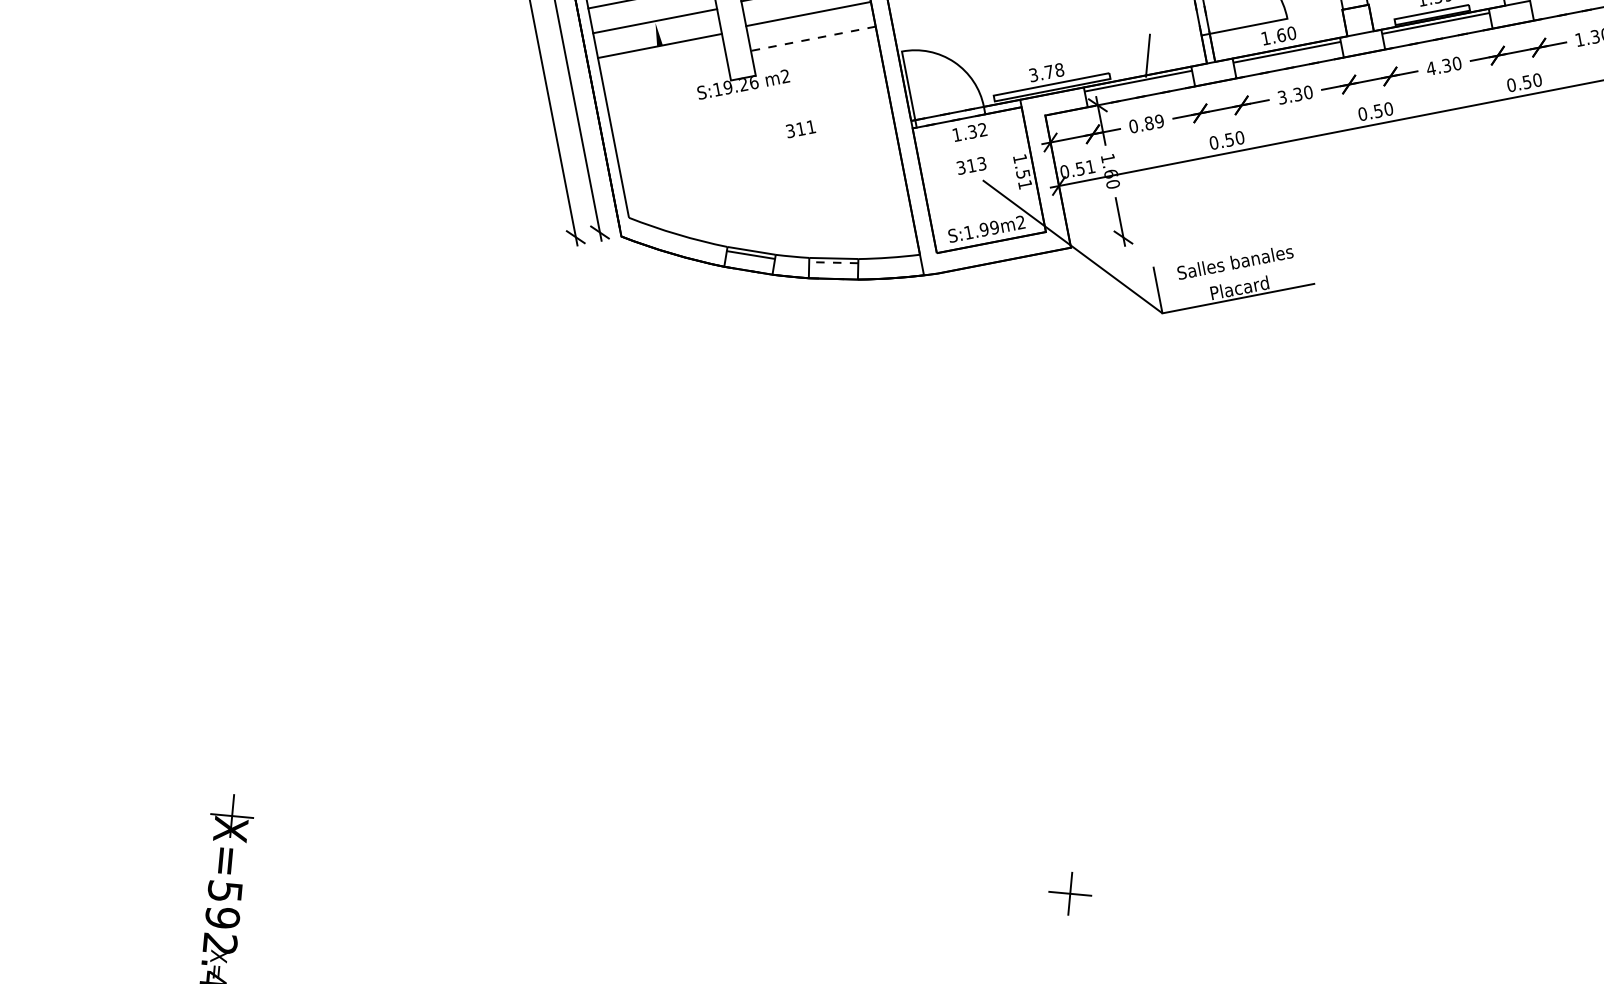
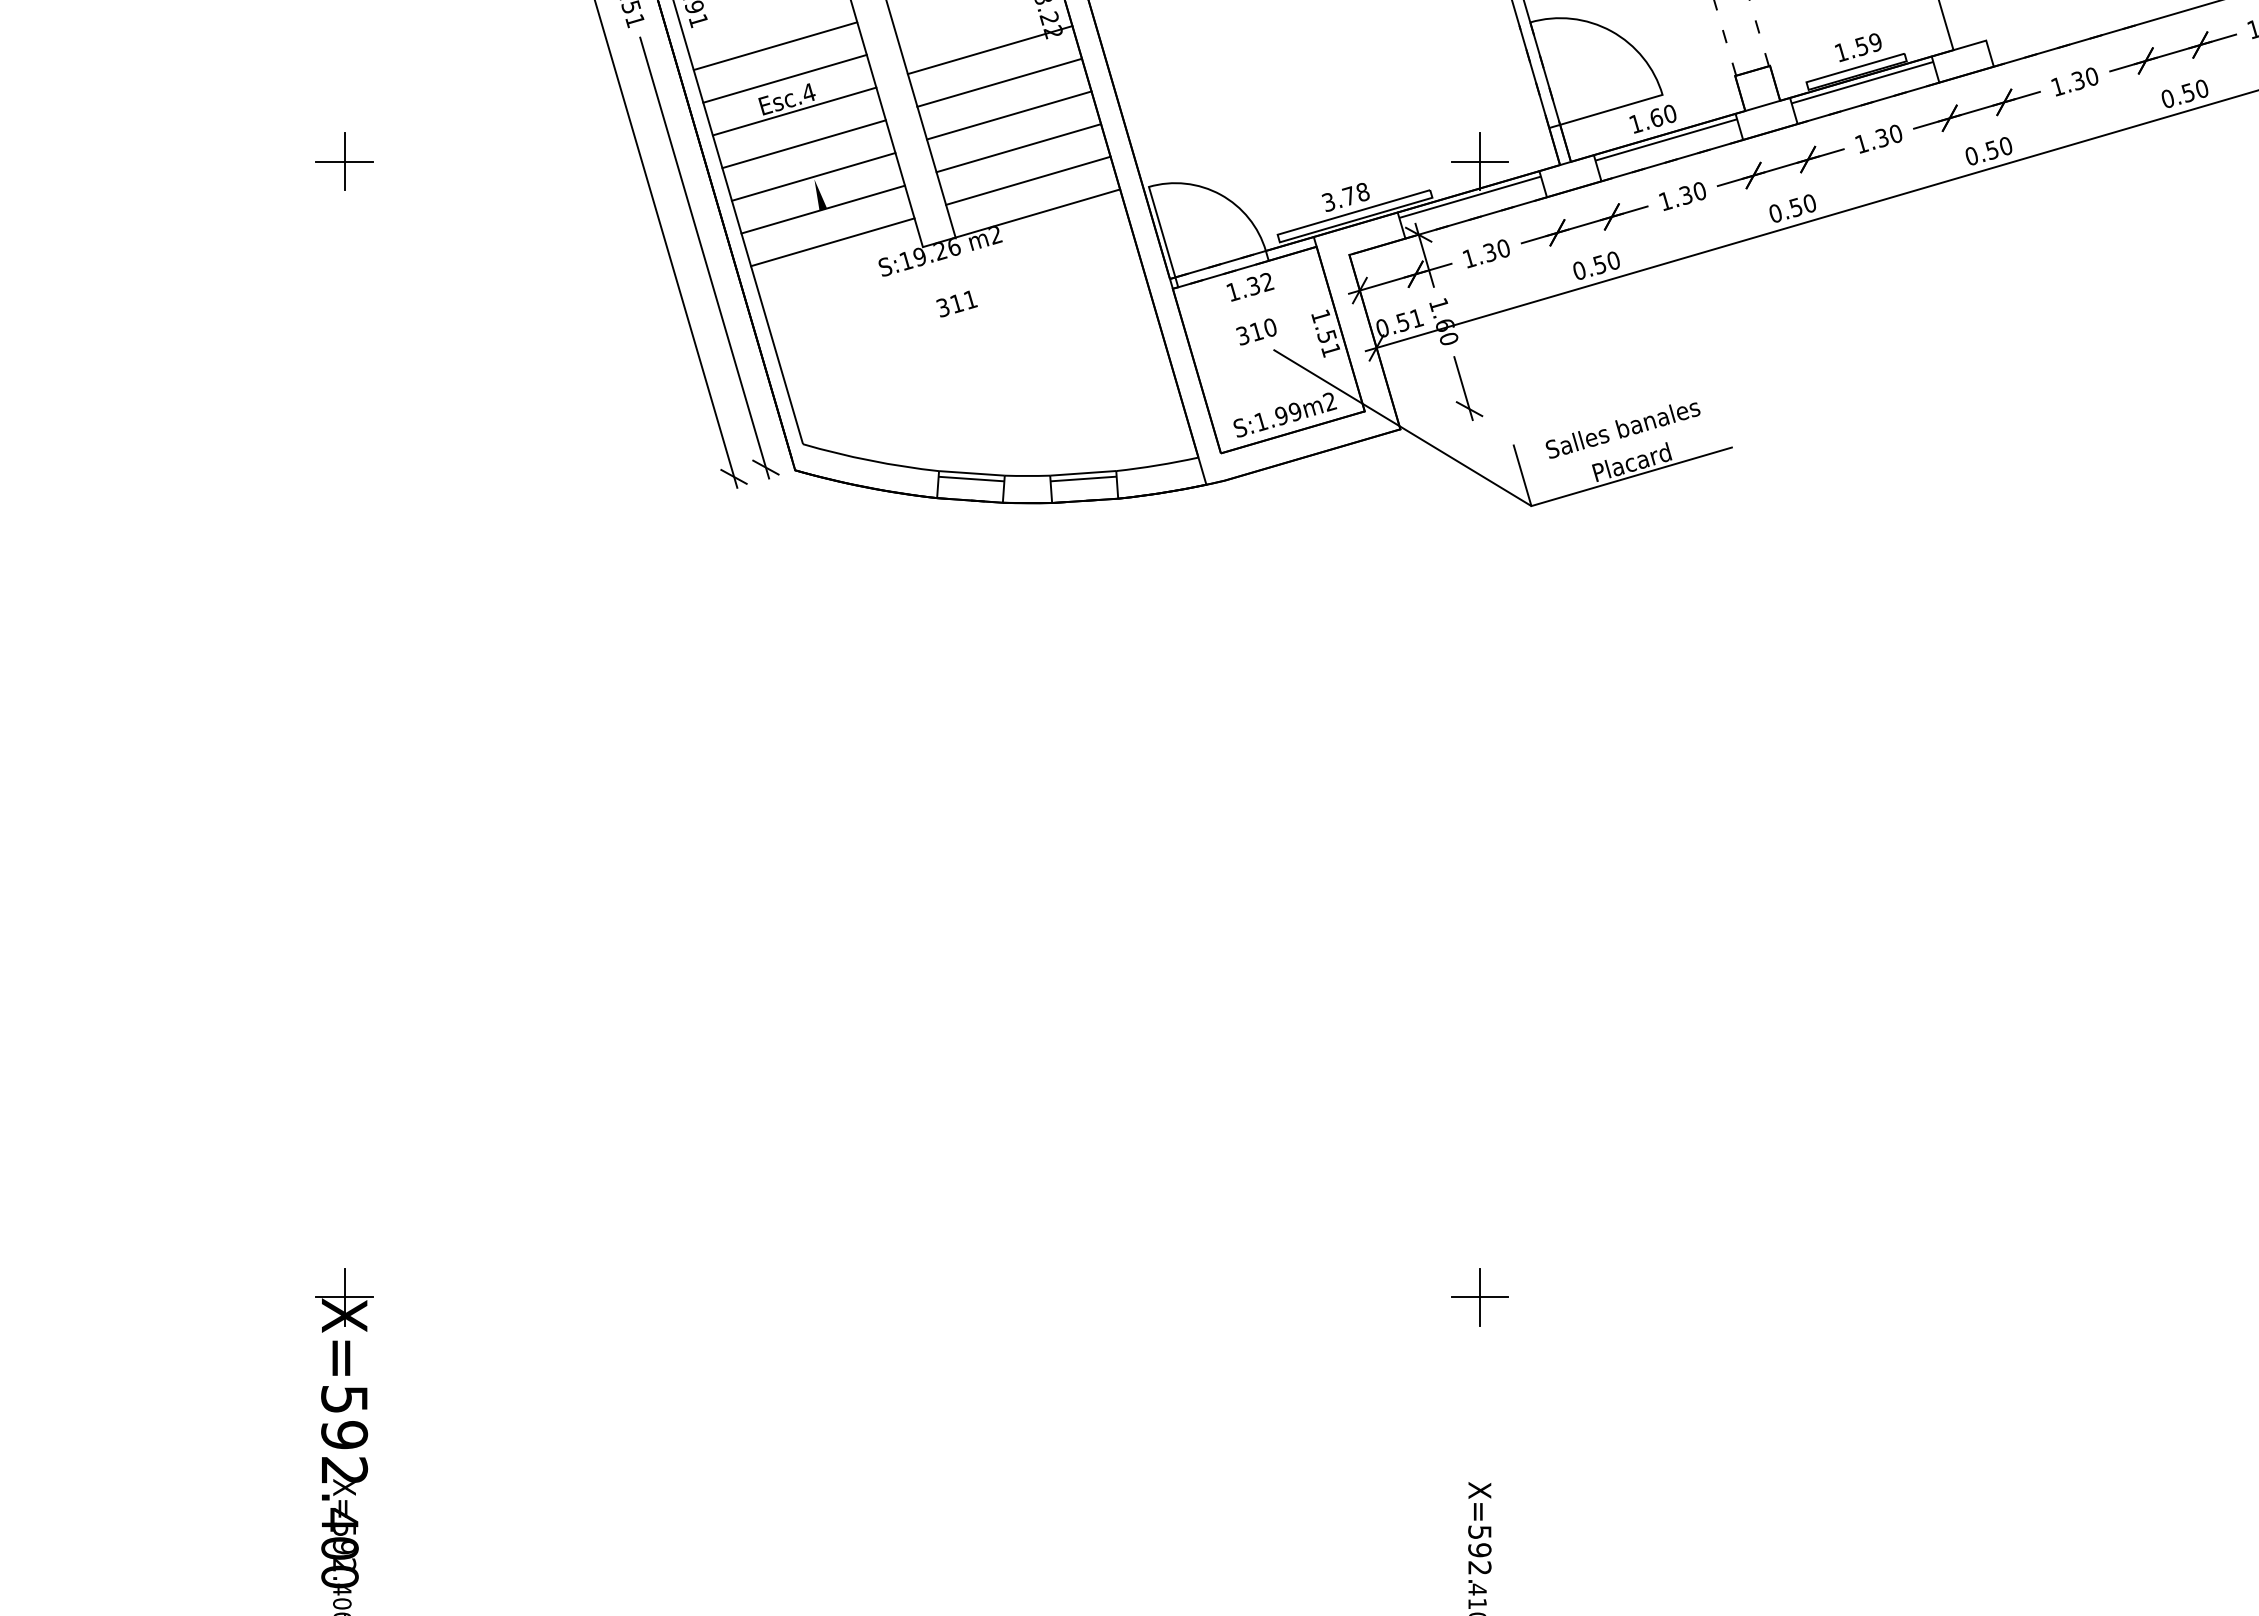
line: (813, 38) -> (1028, 180), dashed -> solid
line: (1147, 55) -> (1479, 161), added
line: (817, 63) -> (1037, 213), added
text: (1430, 68) -> (1861, 143), 4.30 -> 1.30
line: (664, 70) -> (832, 242), added
text: (1282, 97) -> (1665, 201), 3.30 -> 1.30
text: (1145, 123) -> (1485, 253), 0.89 -> 1.30
text: (800, 128) -> (956, 303), moved
text: (981, 163) -> (1269, 327), 313 -> 310
line: (833, 263) -> (1083, 479), dashed -> solid

